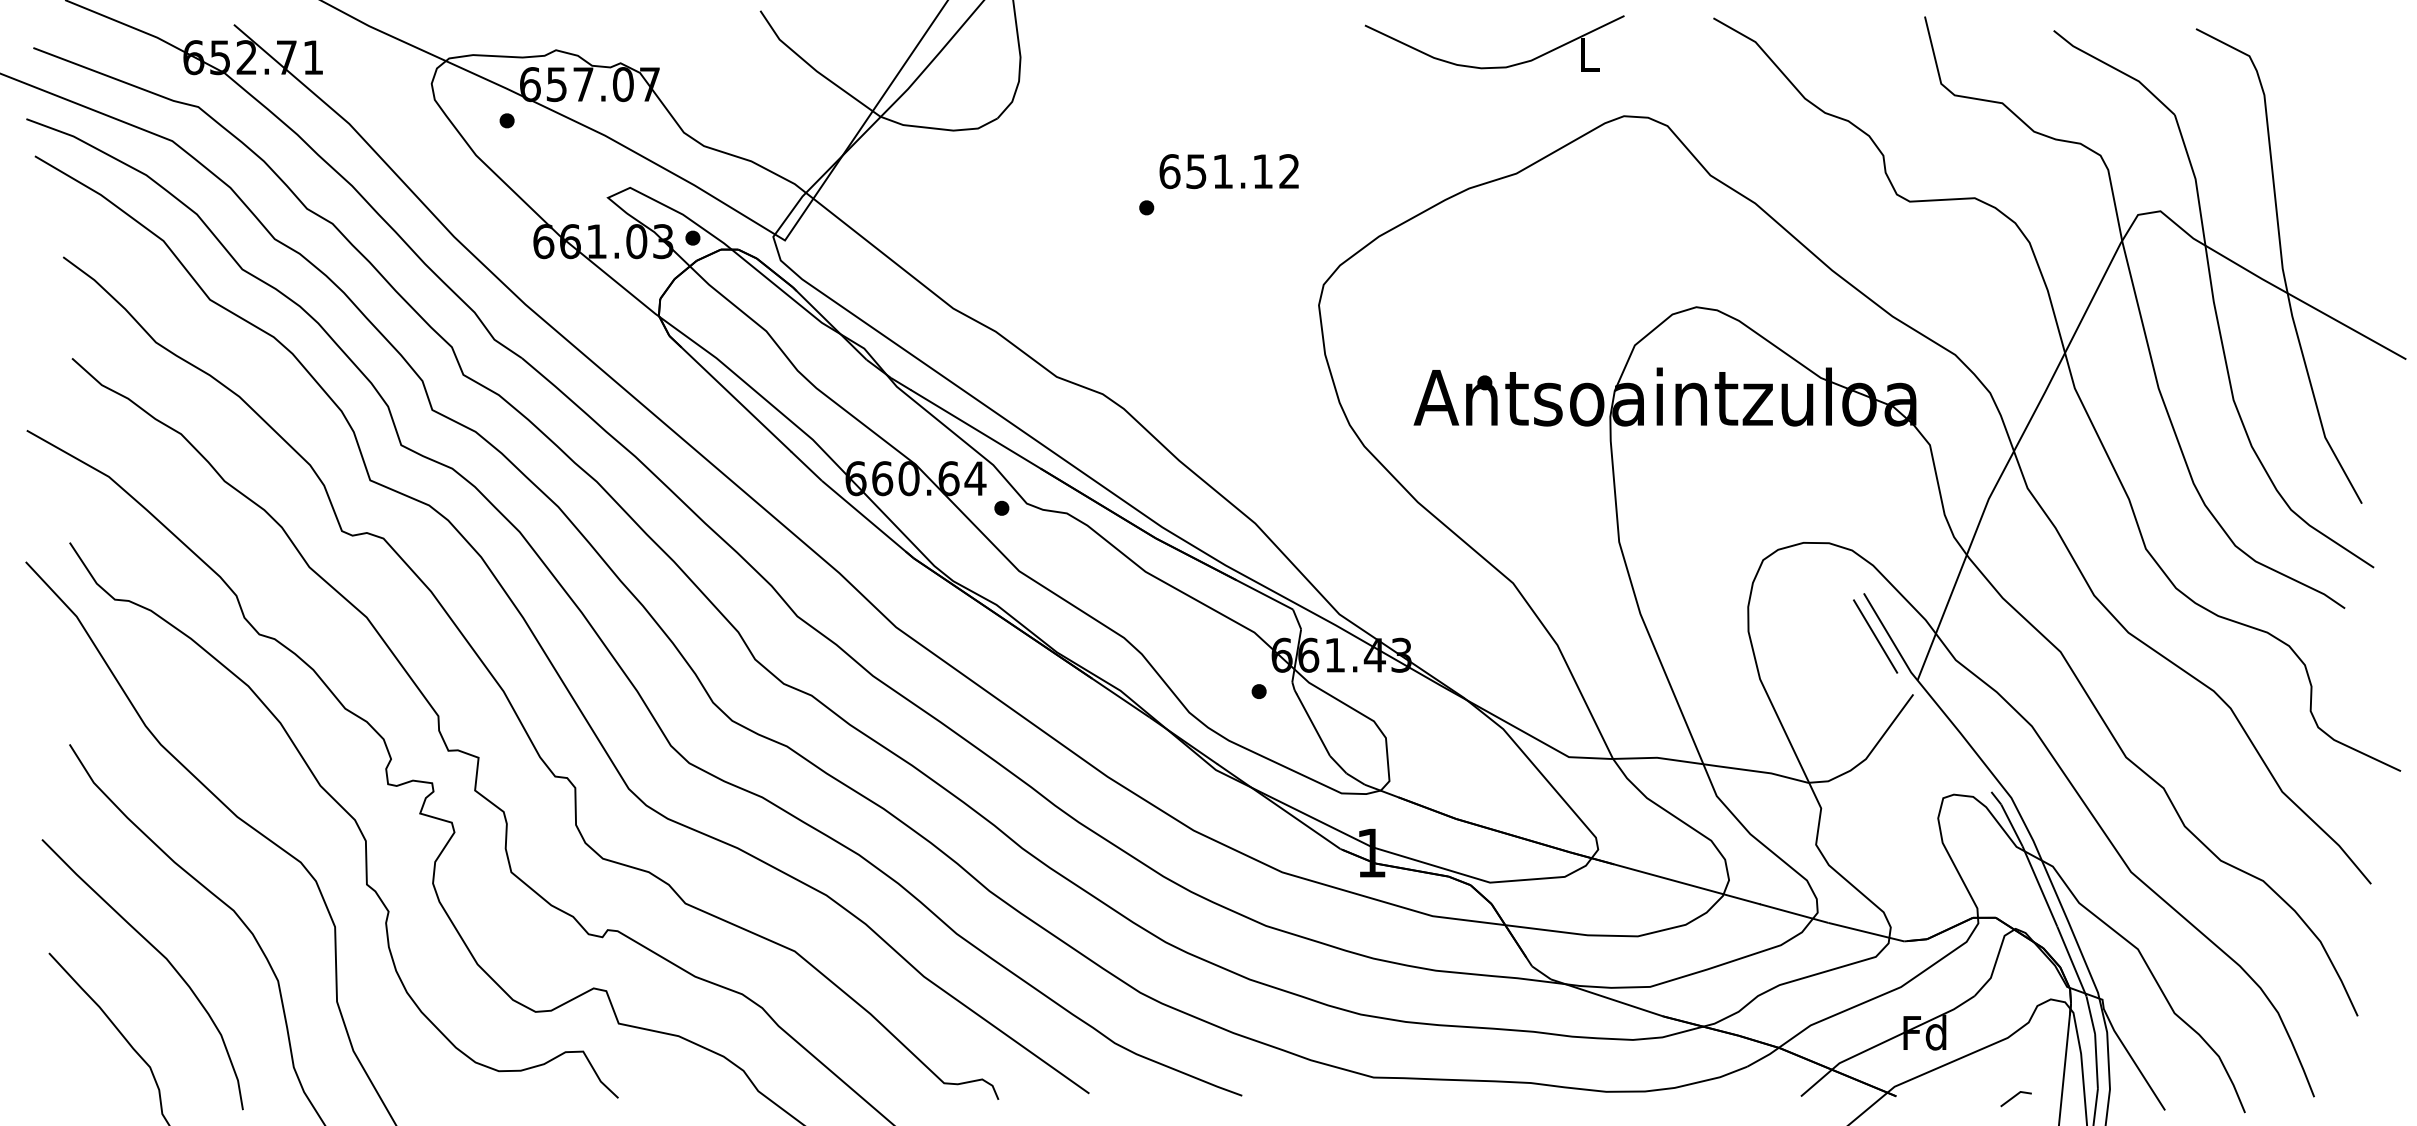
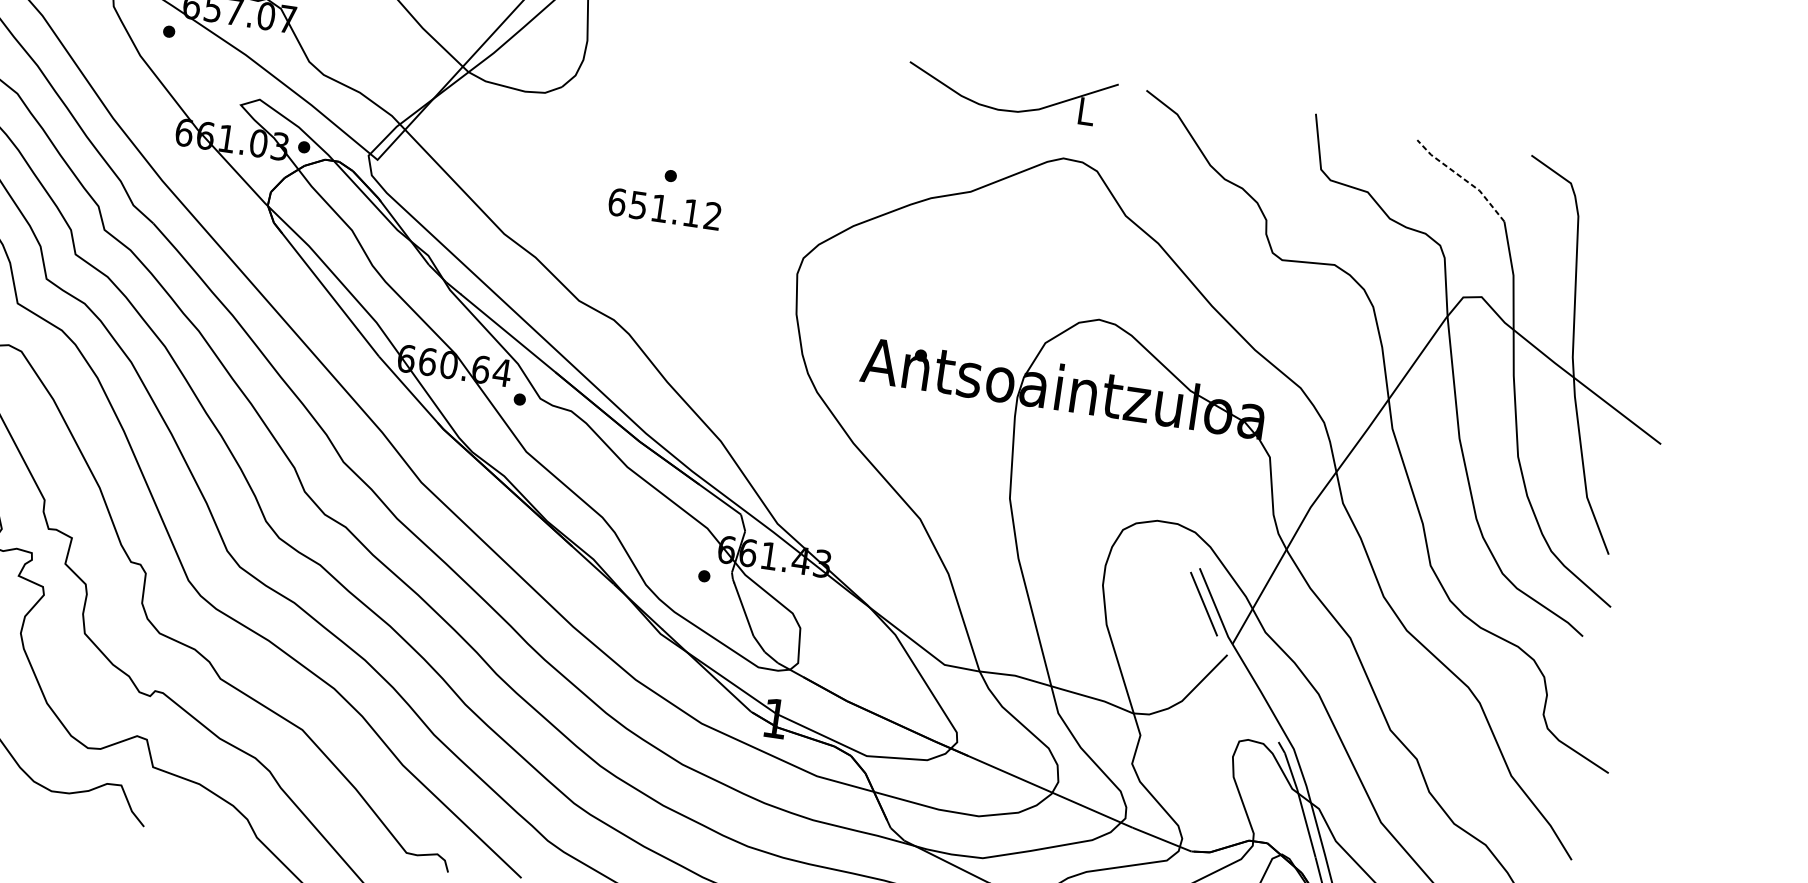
part: (1494, 66) -> (1008, 109), moved
line: (2116, 69) -> (1463, 178), solid -> dashed
text: (1228, 171) -> (664, 209), moved

